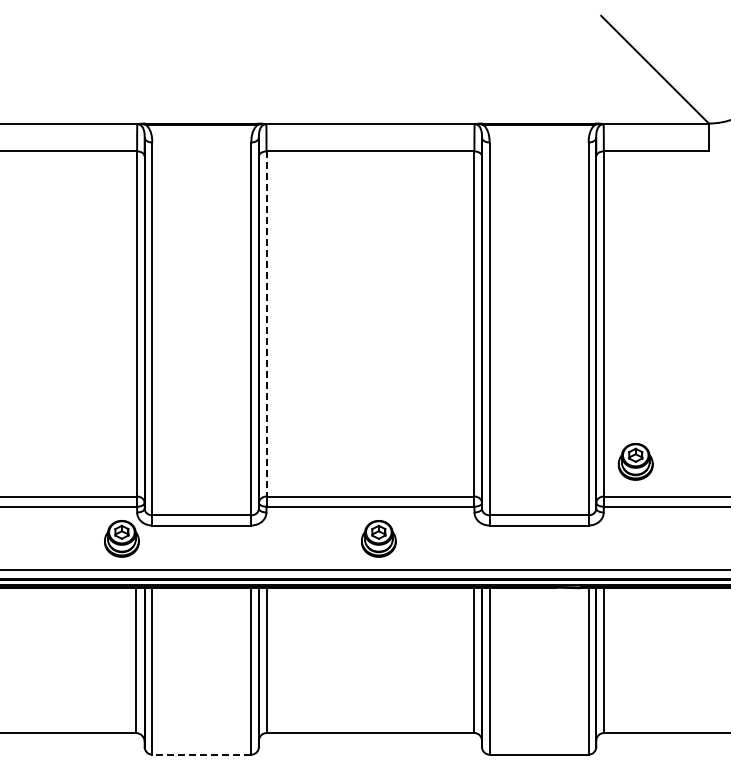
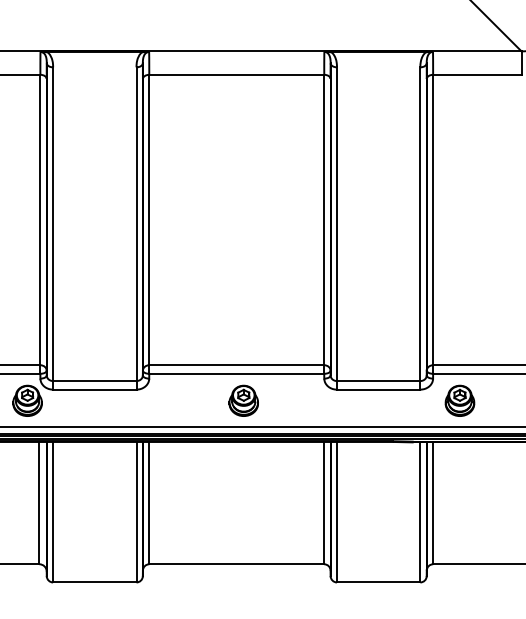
line: (266, 323) -> (149, 219), dashed -> solid
part: (635, 461) -> (459, 400), moved
line: (201, 754) -> (94, 582), dashed -> solid

